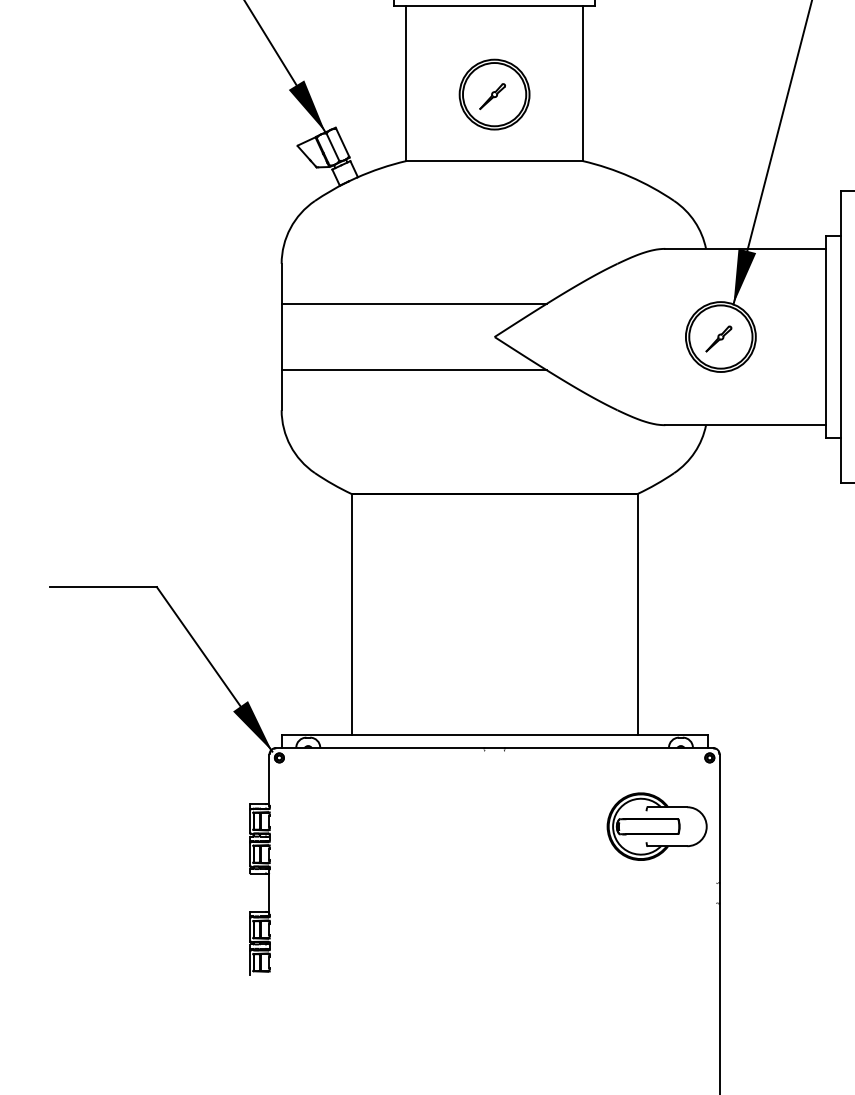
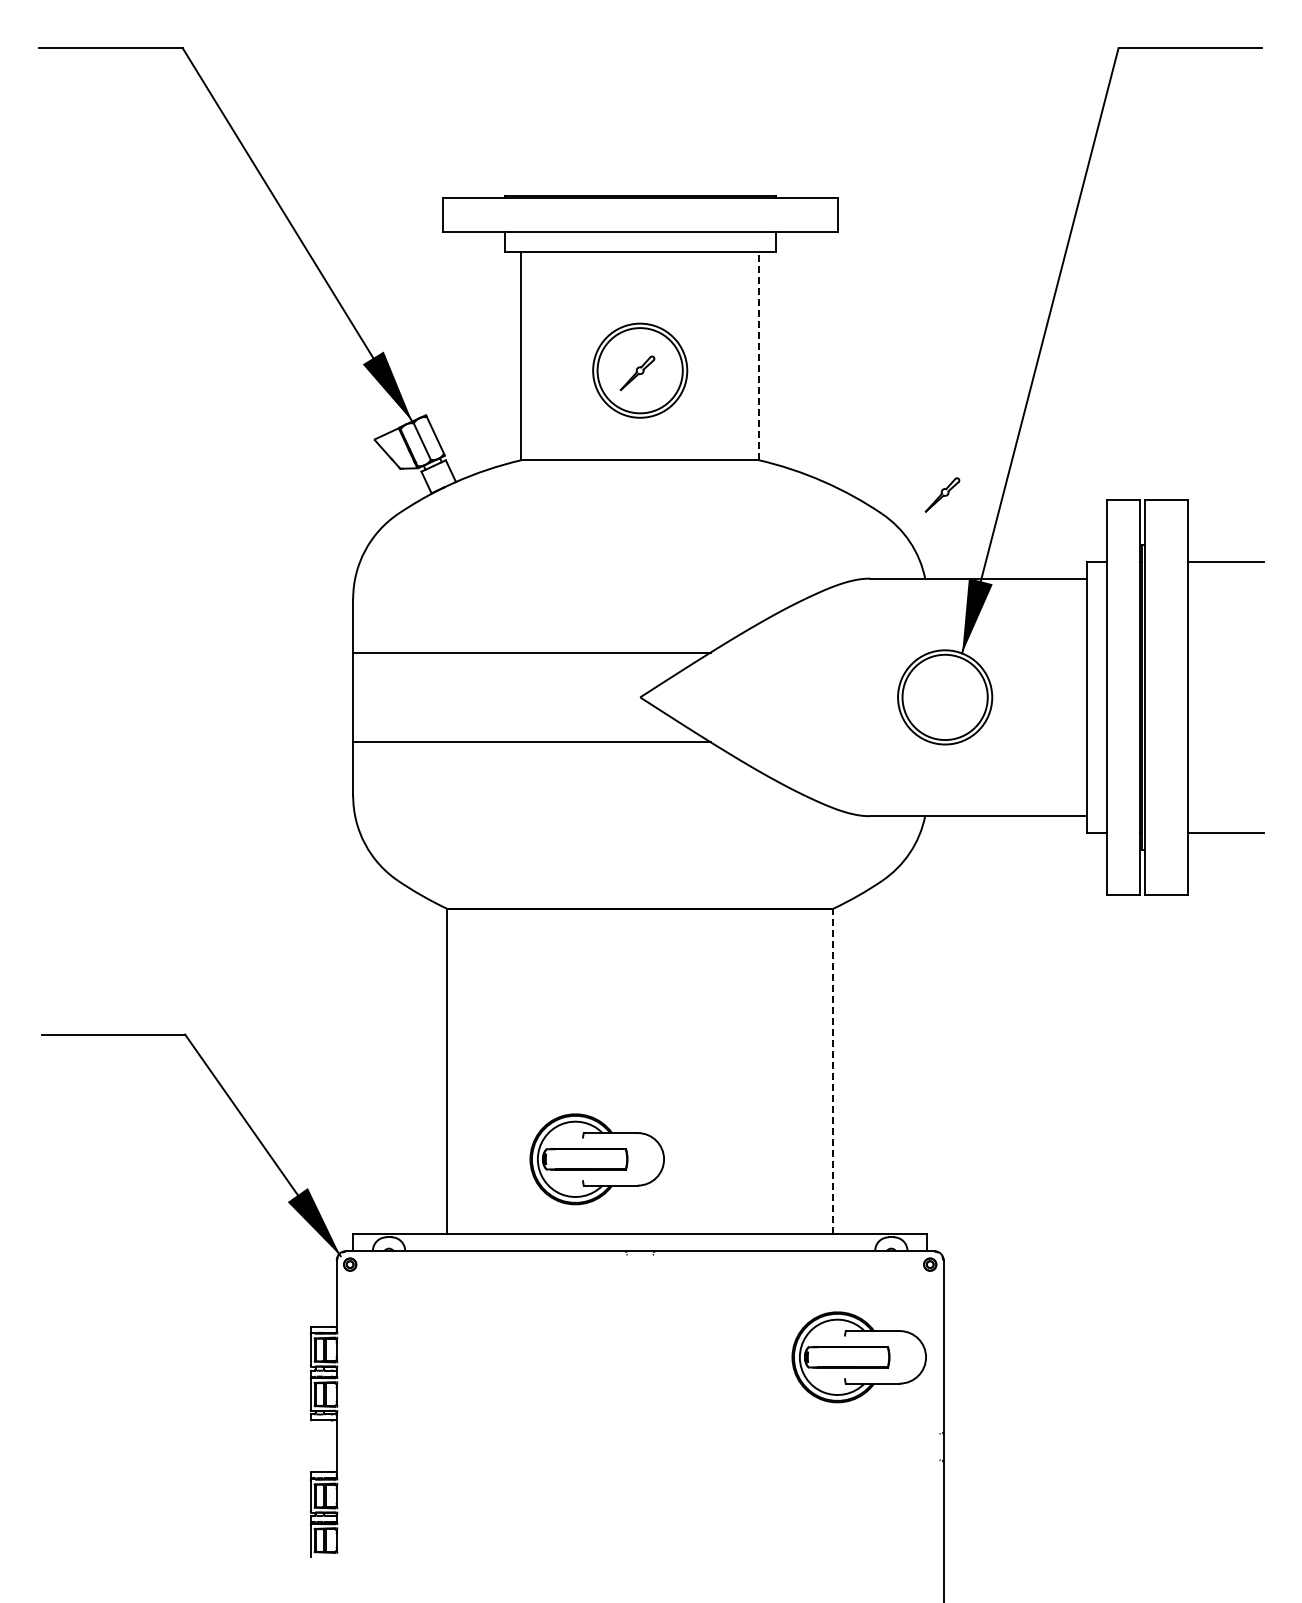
line: (583, 83) -> (759, 355), solid -> dashed
part: (718, 338) -> (942, 494), moved
line: (638, 614) -> (833, 1071), solid -> dashed
part: (462, 679) -> (596, 1159), added

